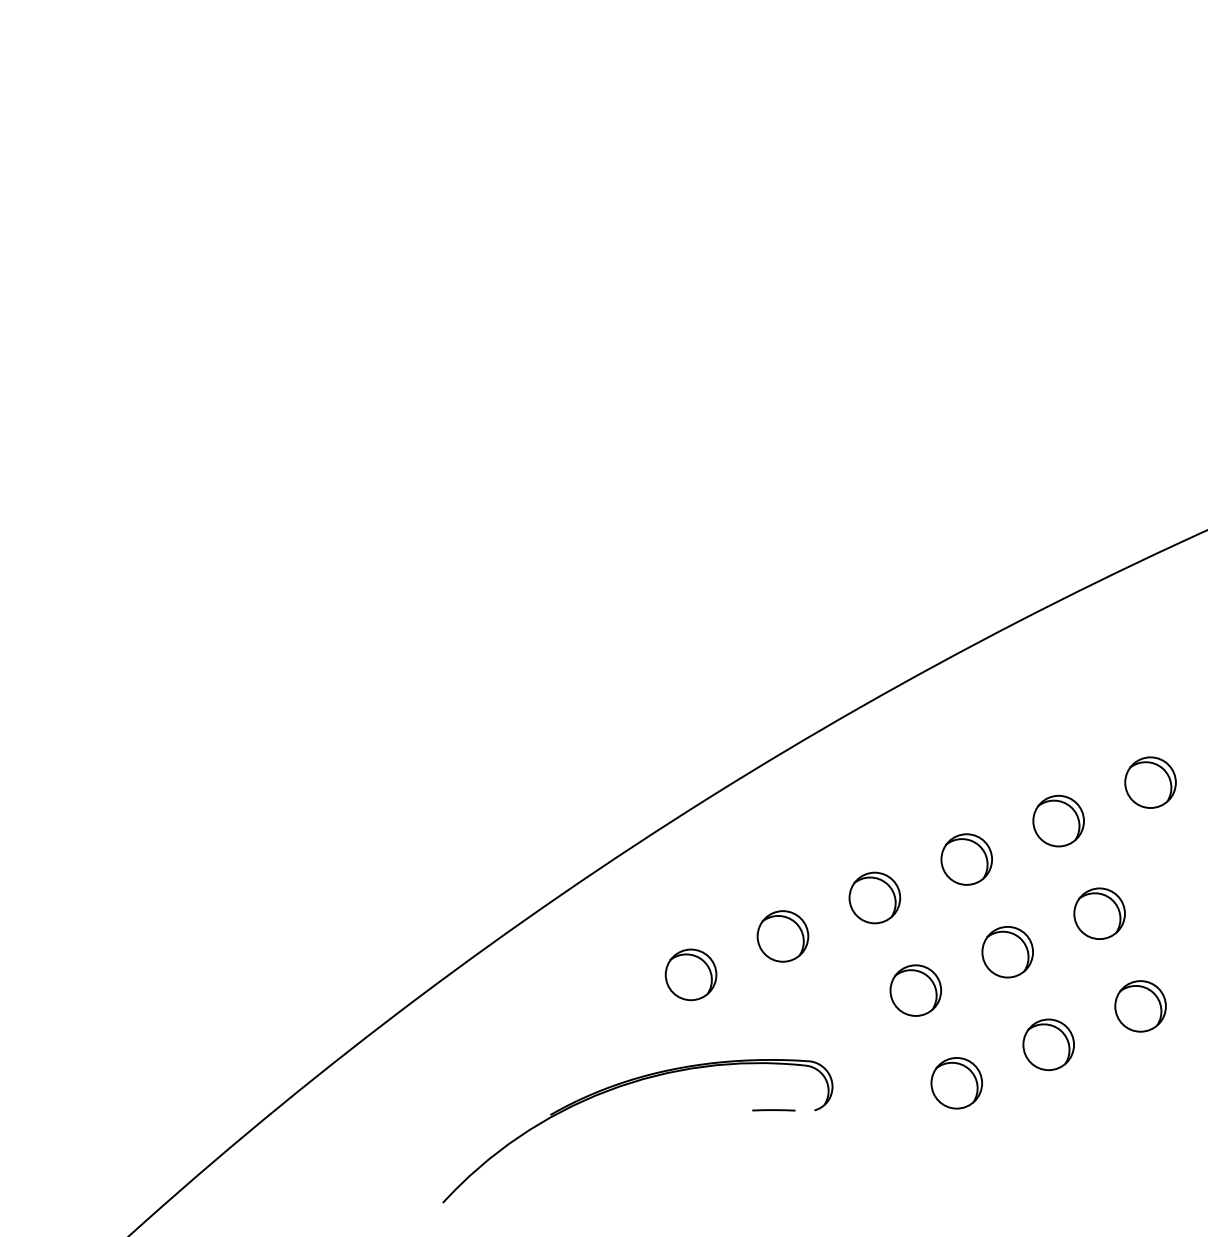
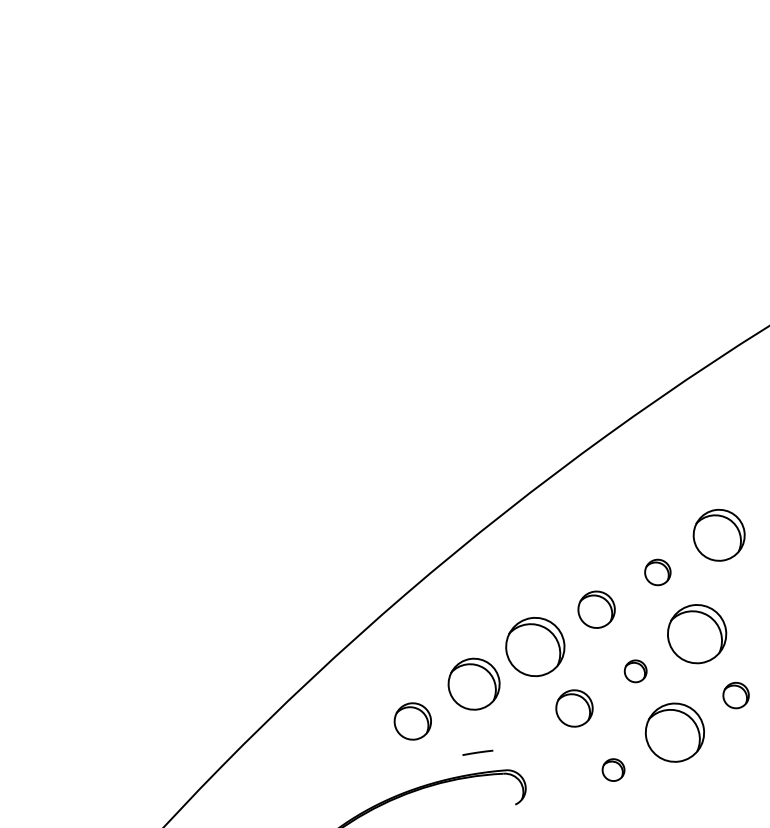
part: (1150, 782) -> (719, 535), size x1.4
part: (1058, 820) -> (657, 572), size x0.7
part: (874, 897) -> (535, 646), size x1.6
part: (1099, 913) -> (696, 633), size x1.6
part: (782, 936) -> (473, 684), size x1.4
part: (1007, 952) -> (635, 671), size x0.6
part: (1140, 1006) -> (736, 695), size x0.7
part: (1048, 1044) -> (674, 732), size x1.6
part: (956, 1083) -> (613, 770), size x0.6
line: (773, 1110) -> (477, 752), moved

